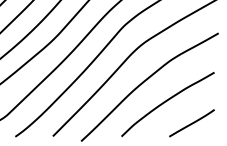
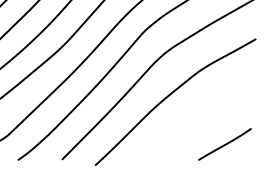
curve: (166, 102) -> (195, 120), removed

